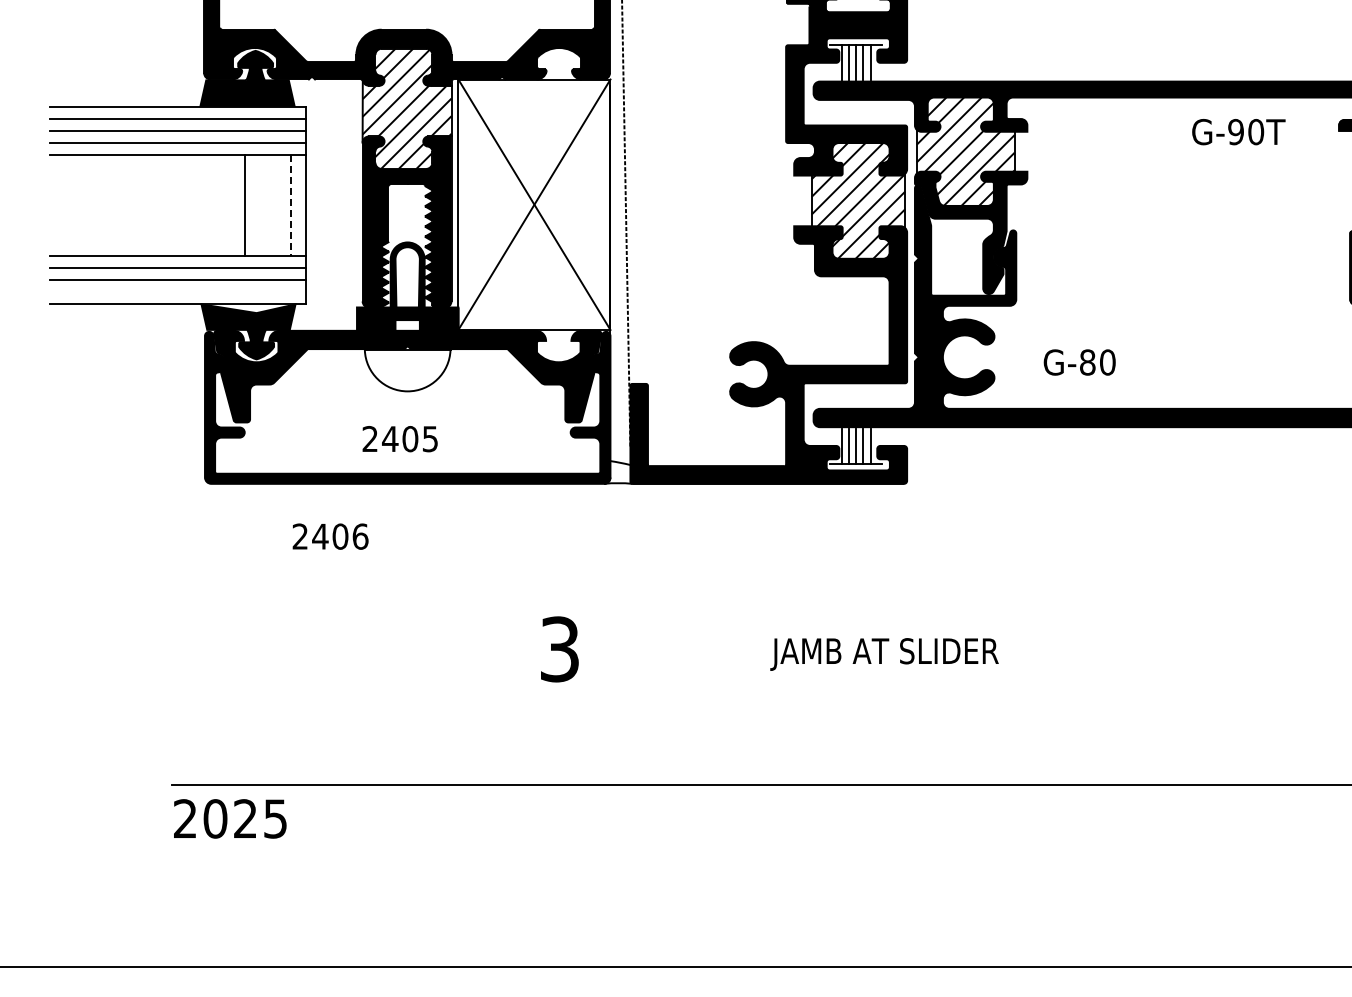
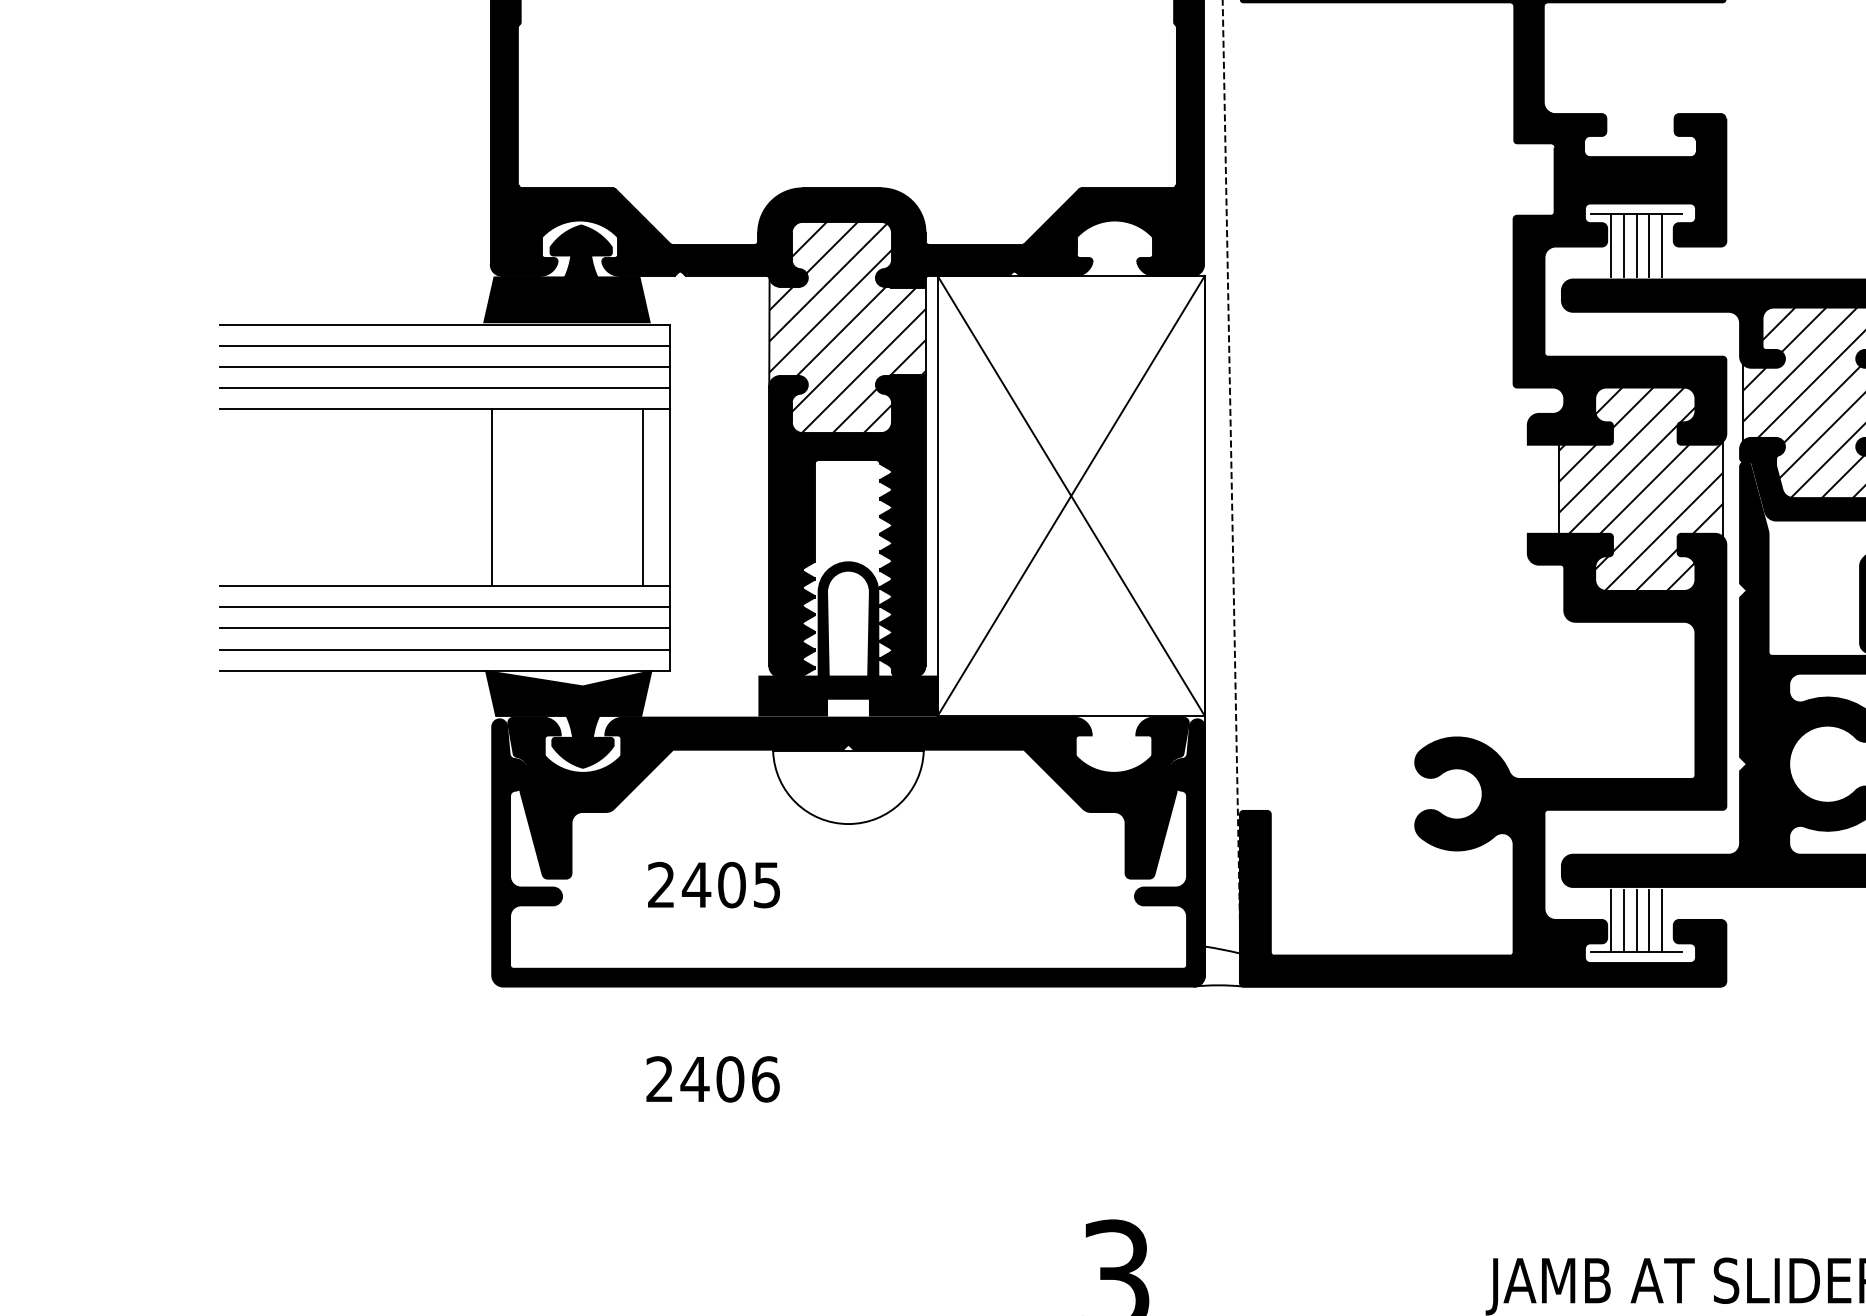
line: (244, 205) -> (491, 497), moved
line: (290, 206) -> (642, 499), dashed -> solid
line: (178, 292) -> (445, 650), added
text: (399, 439) -> (712, 885), moved

